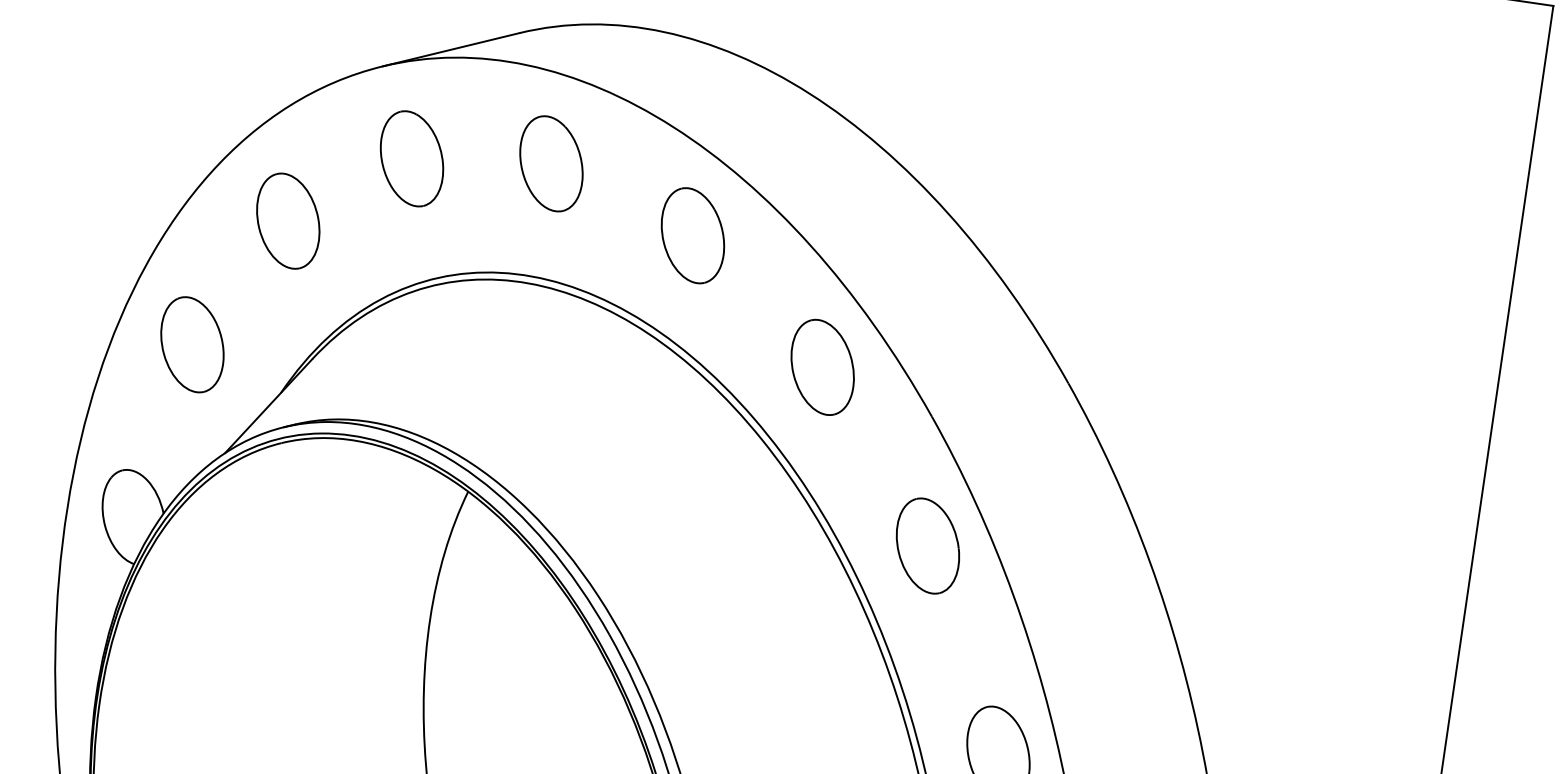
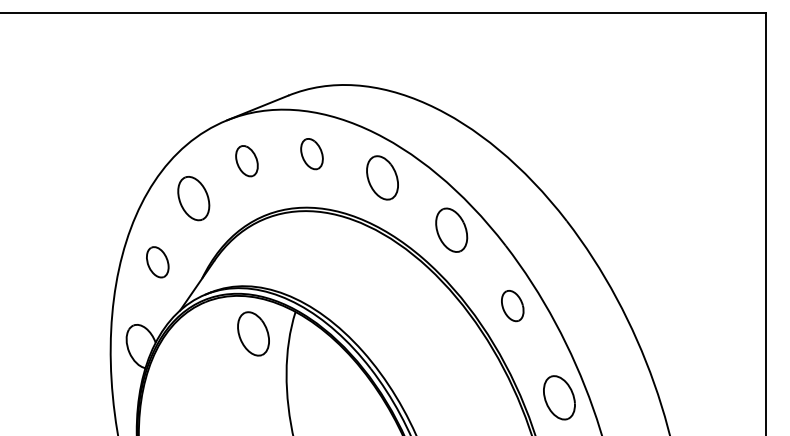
part: (411, 157) -> (246, 160), size x0.7
part: (550, 162) -> (311, 153), size x0.7
part: (192, 342) -> (157, 261), size x0.7
part: (372, 524) -> (253, 333), added
part: (927, 544) -> (512, 305), size x0.7

